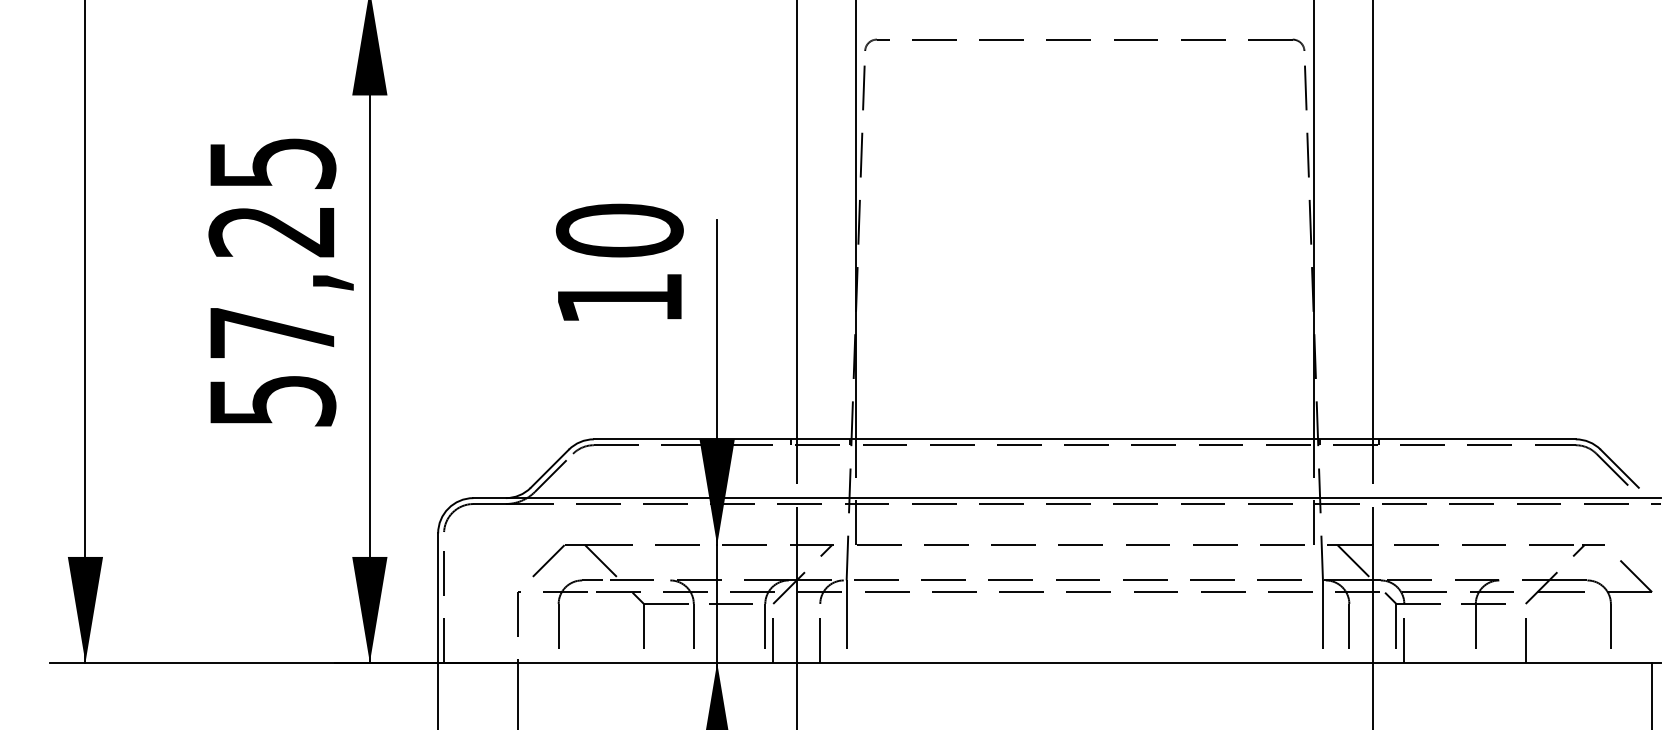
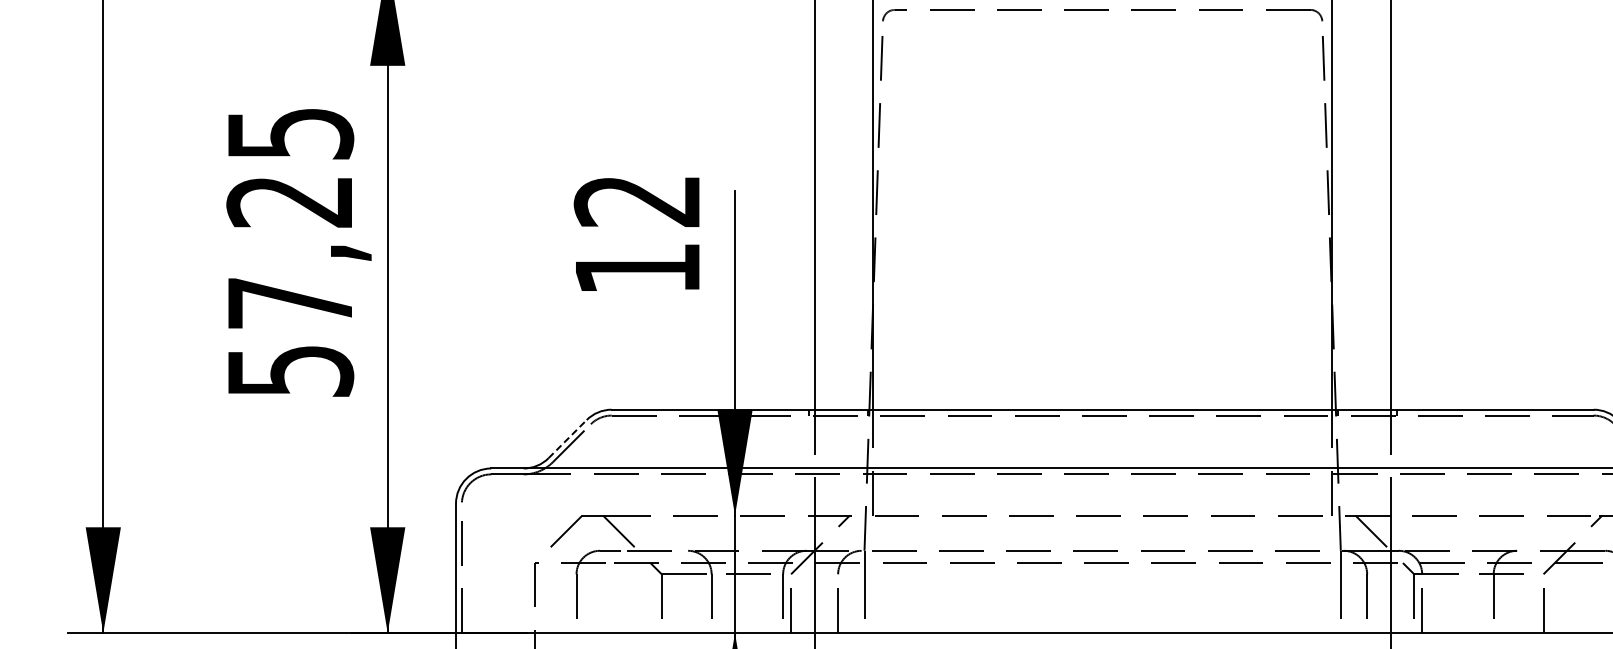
text: (619, 230) -> (637, 200), 10 -> 12
line: (549, 468) -> (567, 438), solid -> dashed

